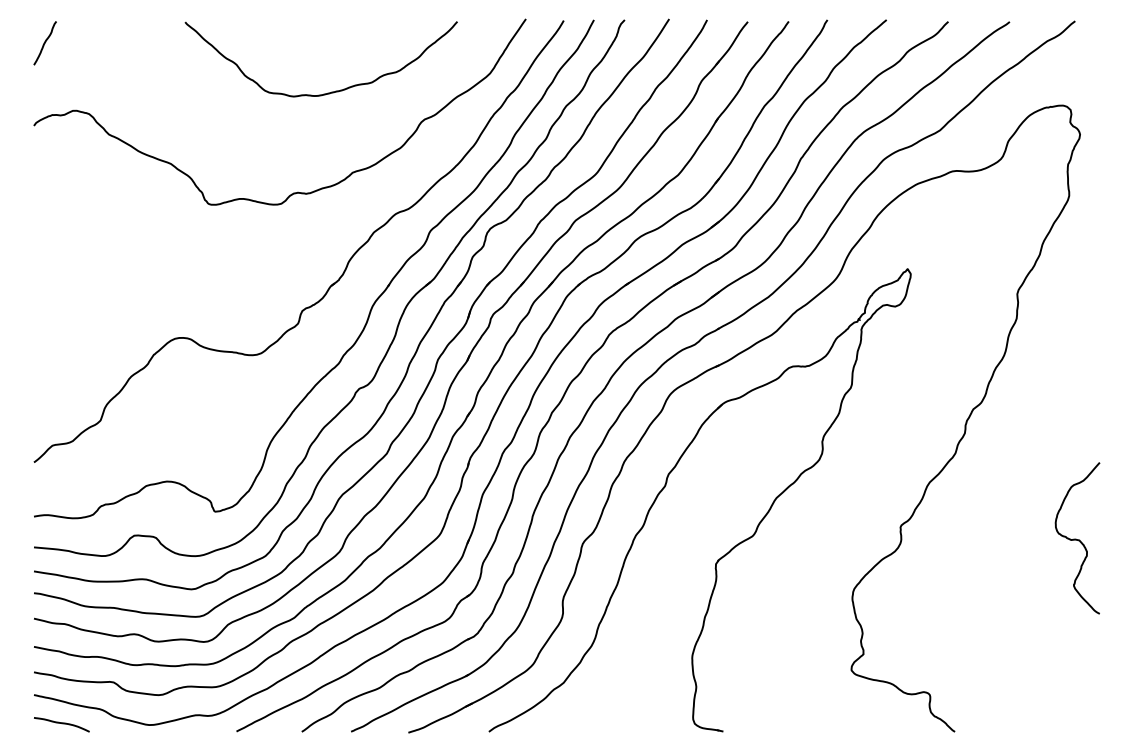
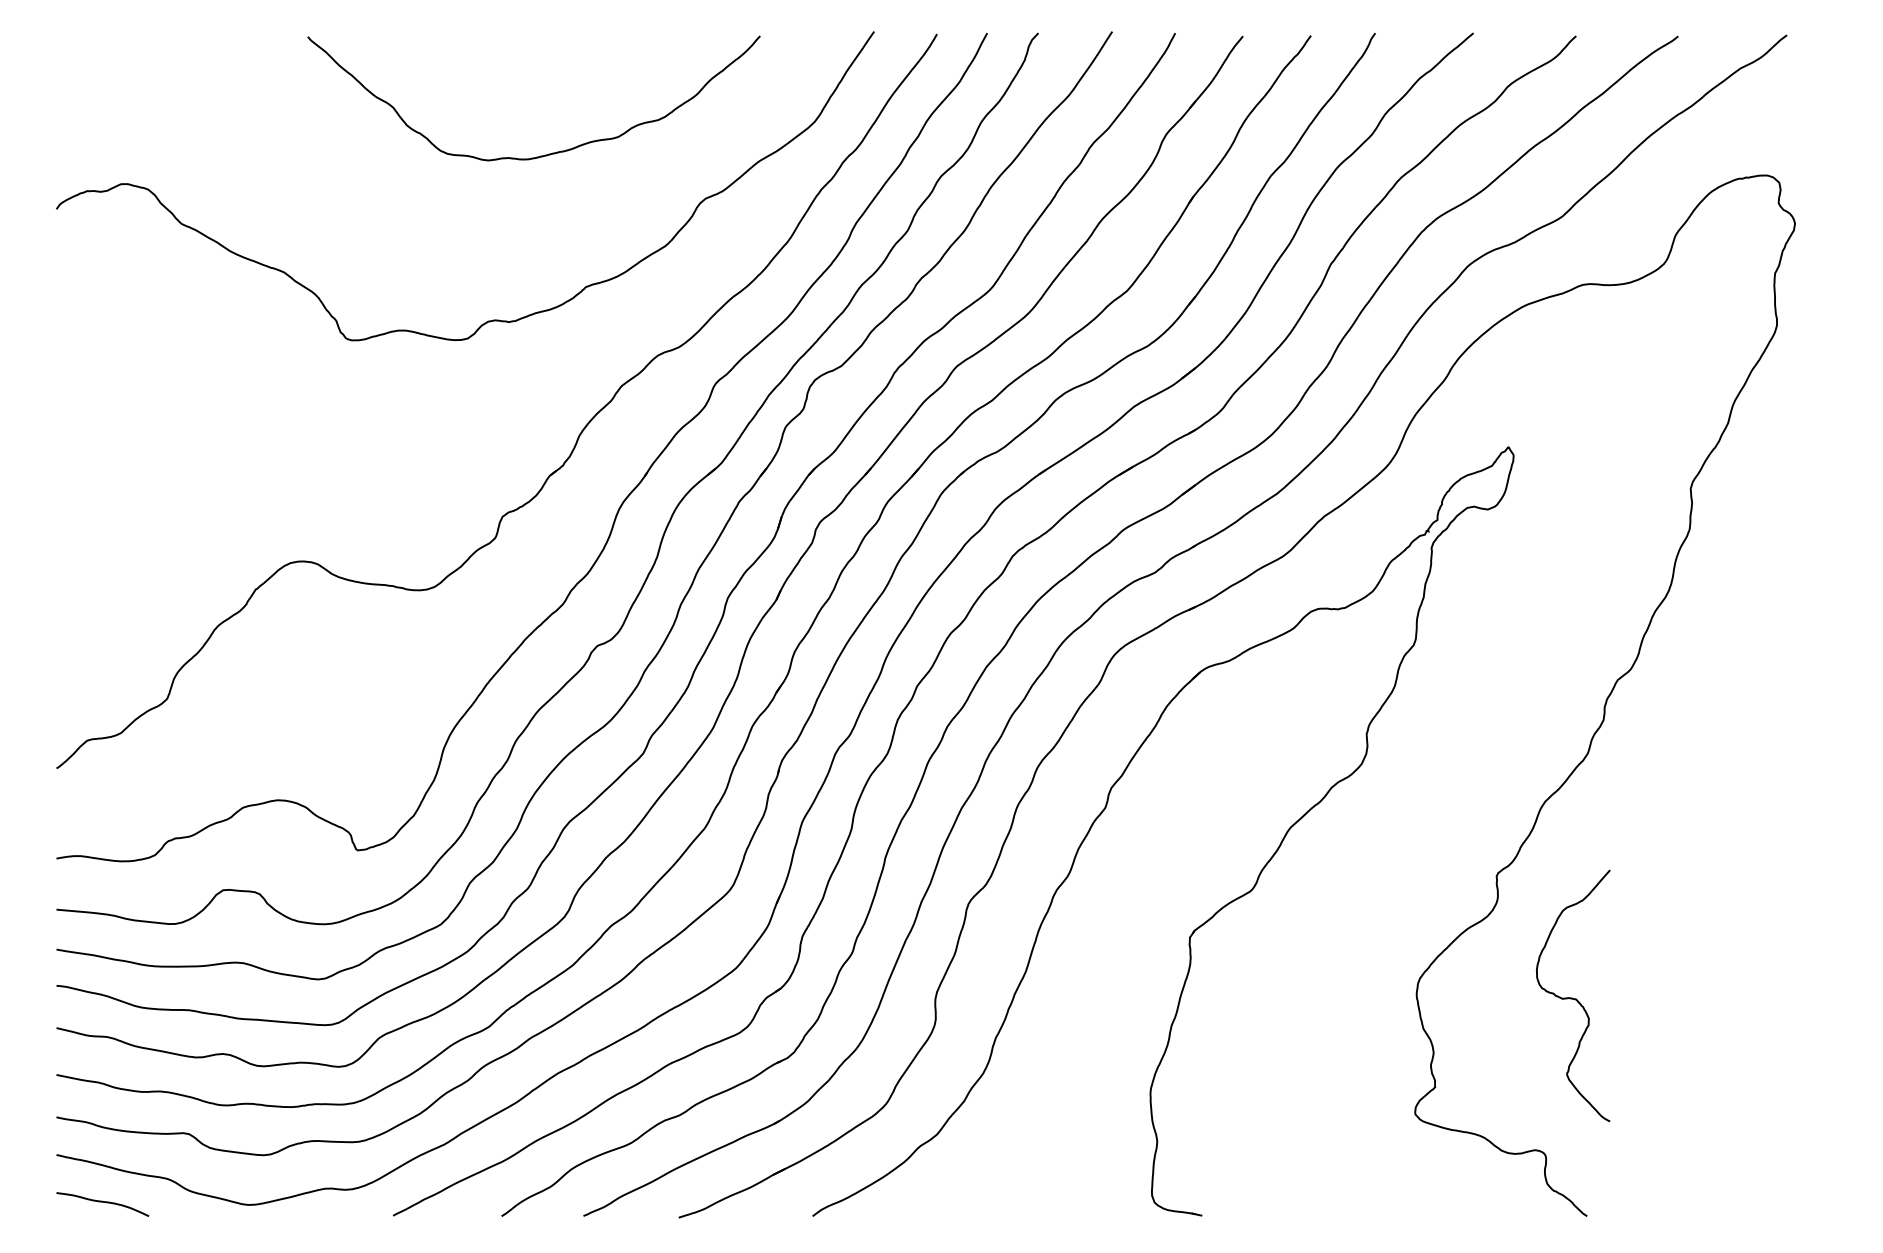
line: (44, 43) -> (73, 72), removed
curve: (1076, 538) -> (1571, 996), moved

